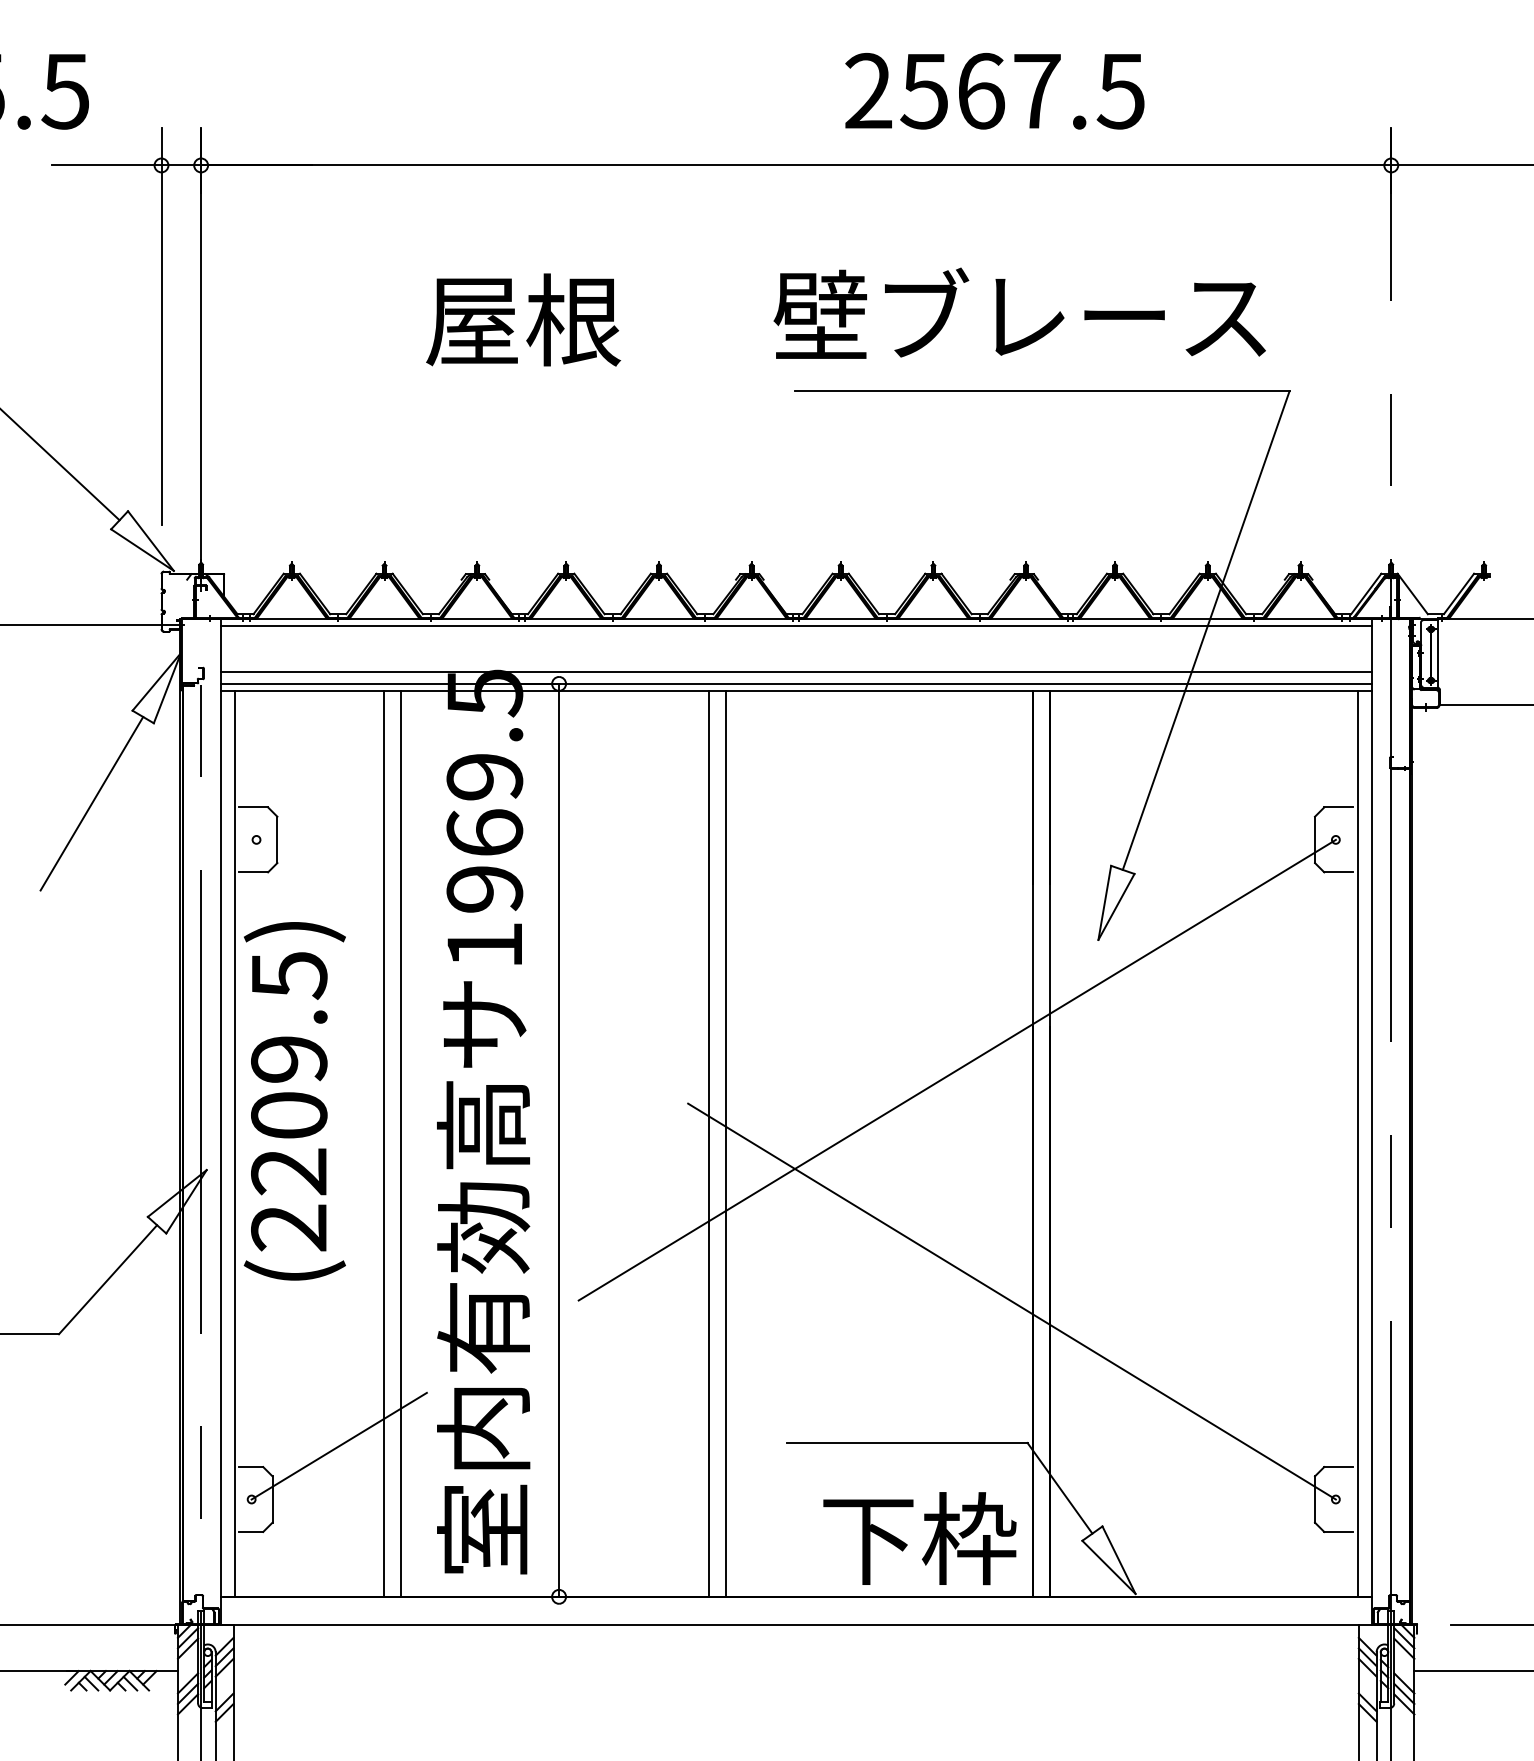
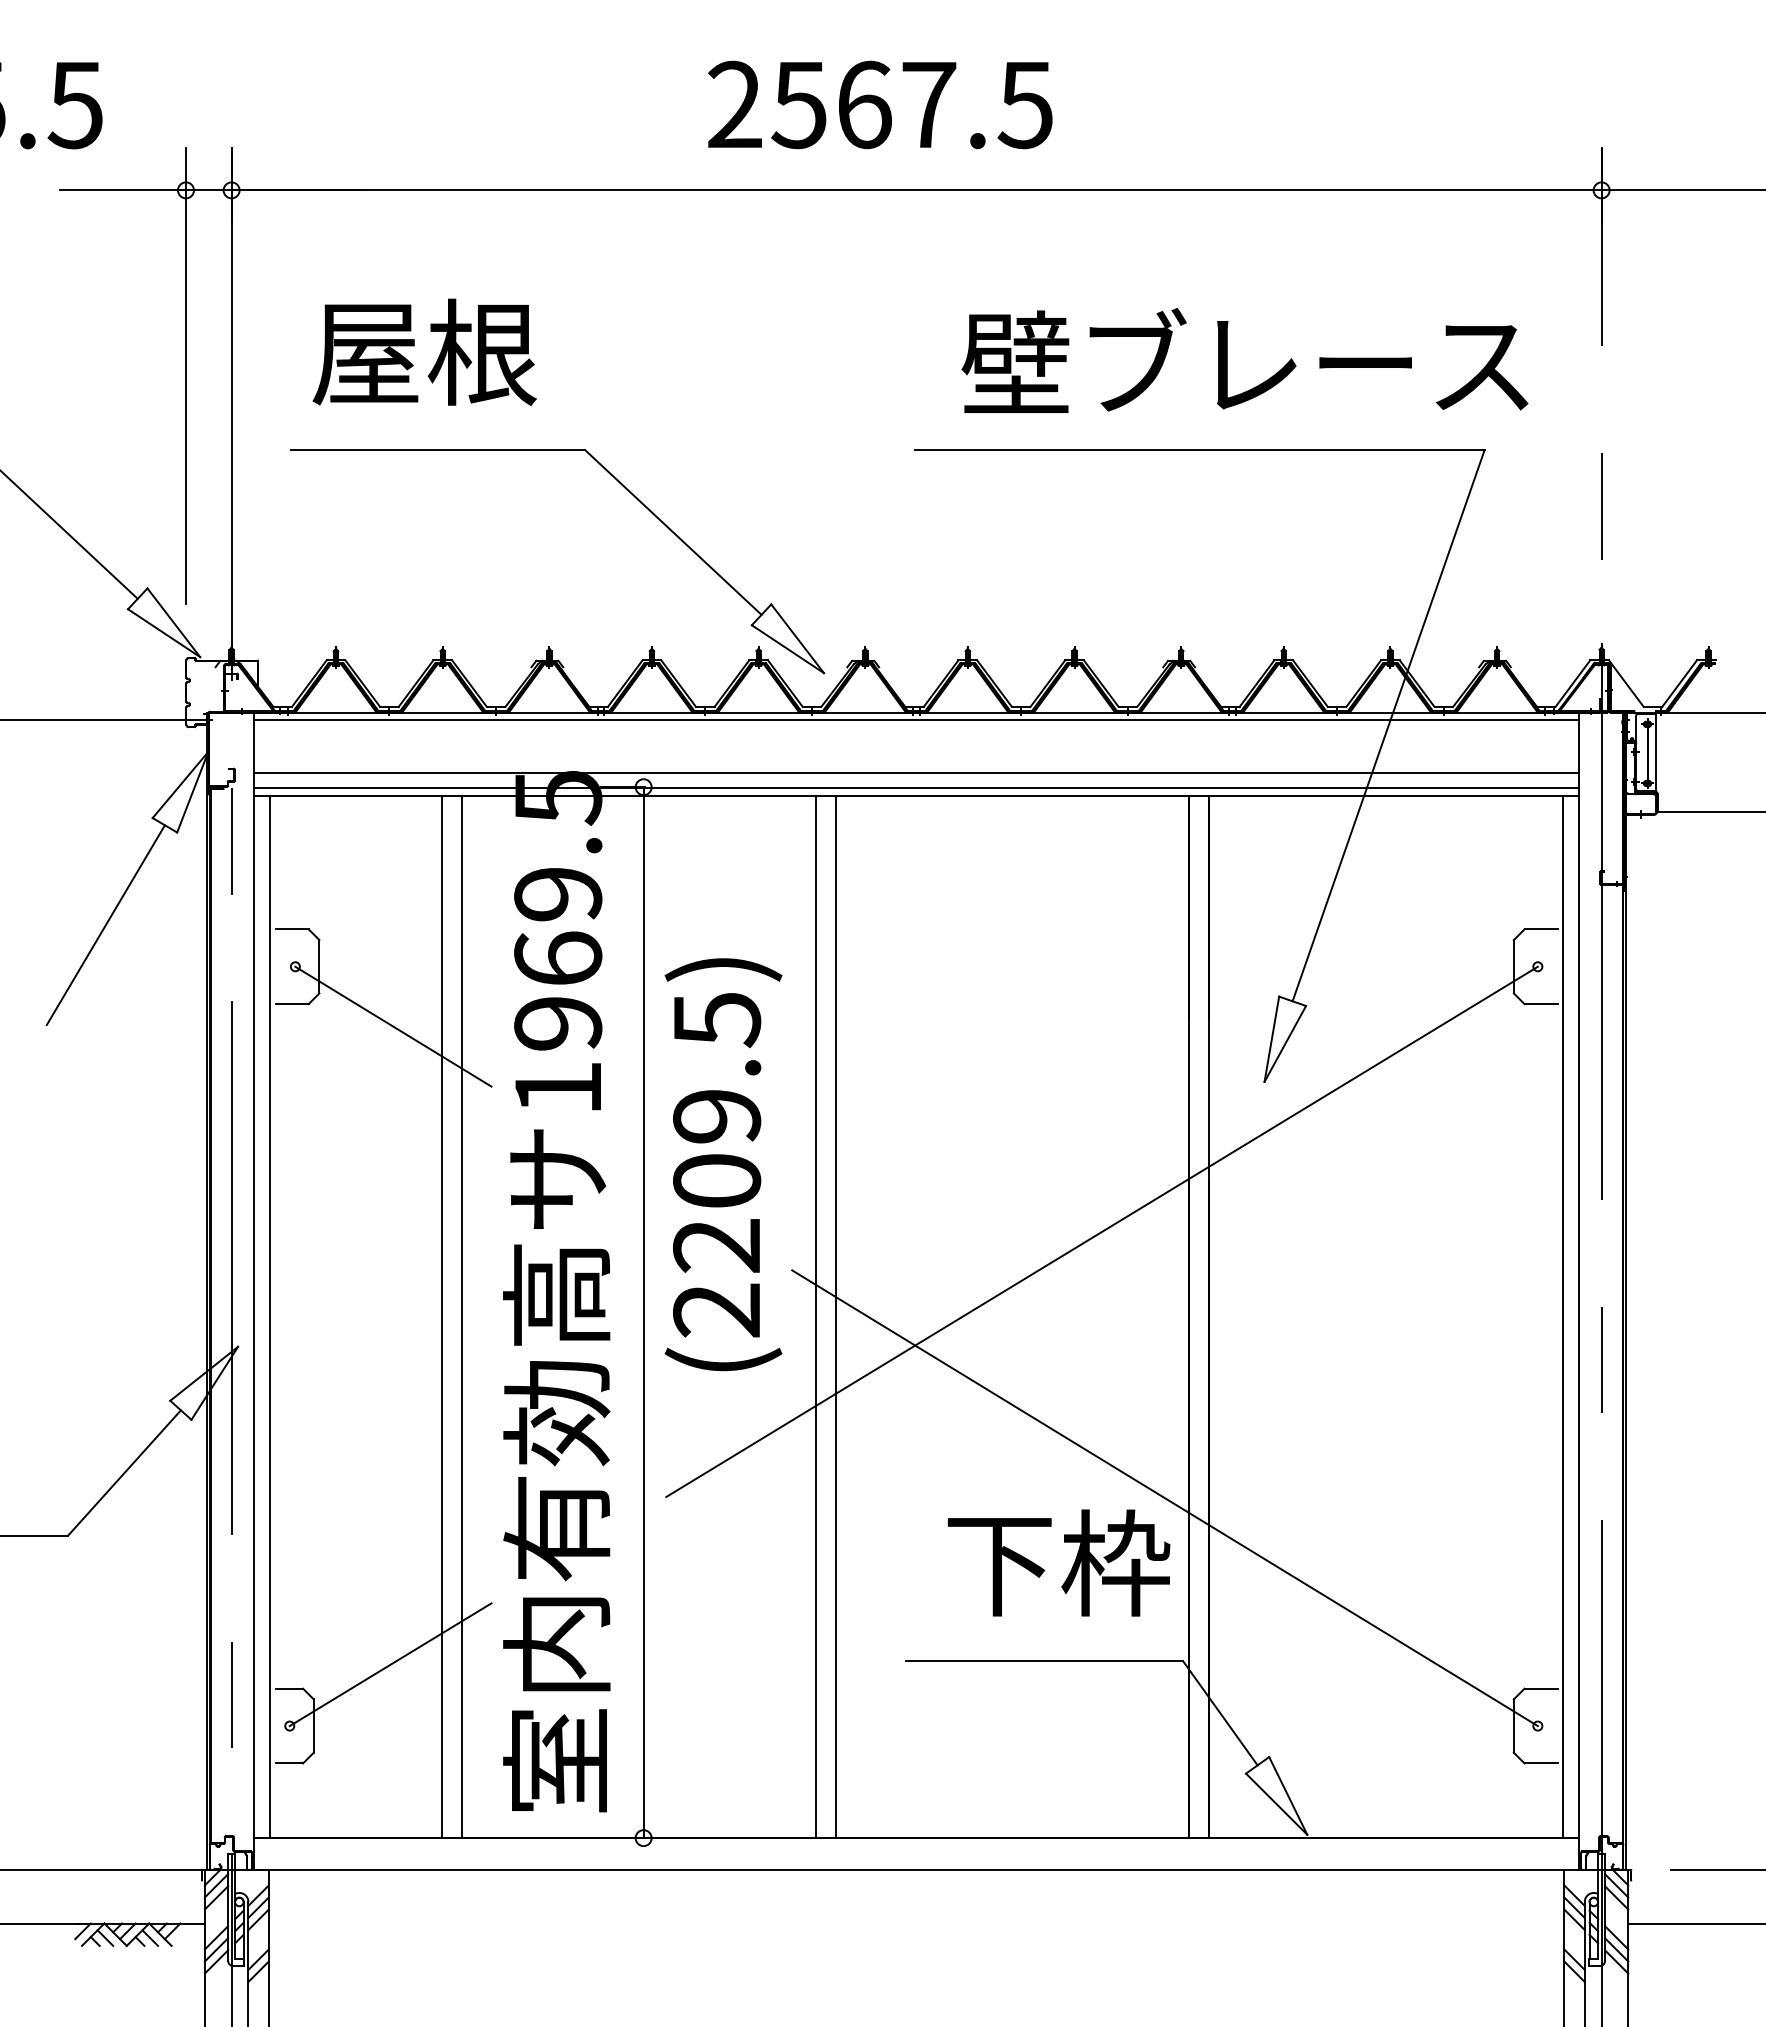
text: (995, 90) -> (880, 104), moved
text: (1019, 313) -> (1244, 360), moved
text: (523, 319) -> (424, 351), moved
part: (544, 426) -> (626, 490), added
line: (341, 891) -> (393, 1026), added
text: (294, 1101) -> (723, 1164), moved
text: (920, 1538) -> (1059, 1562), moved

